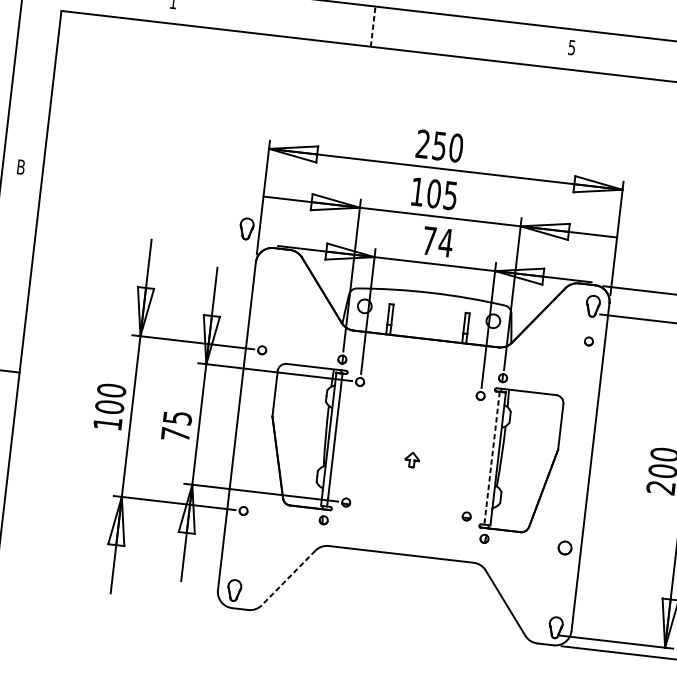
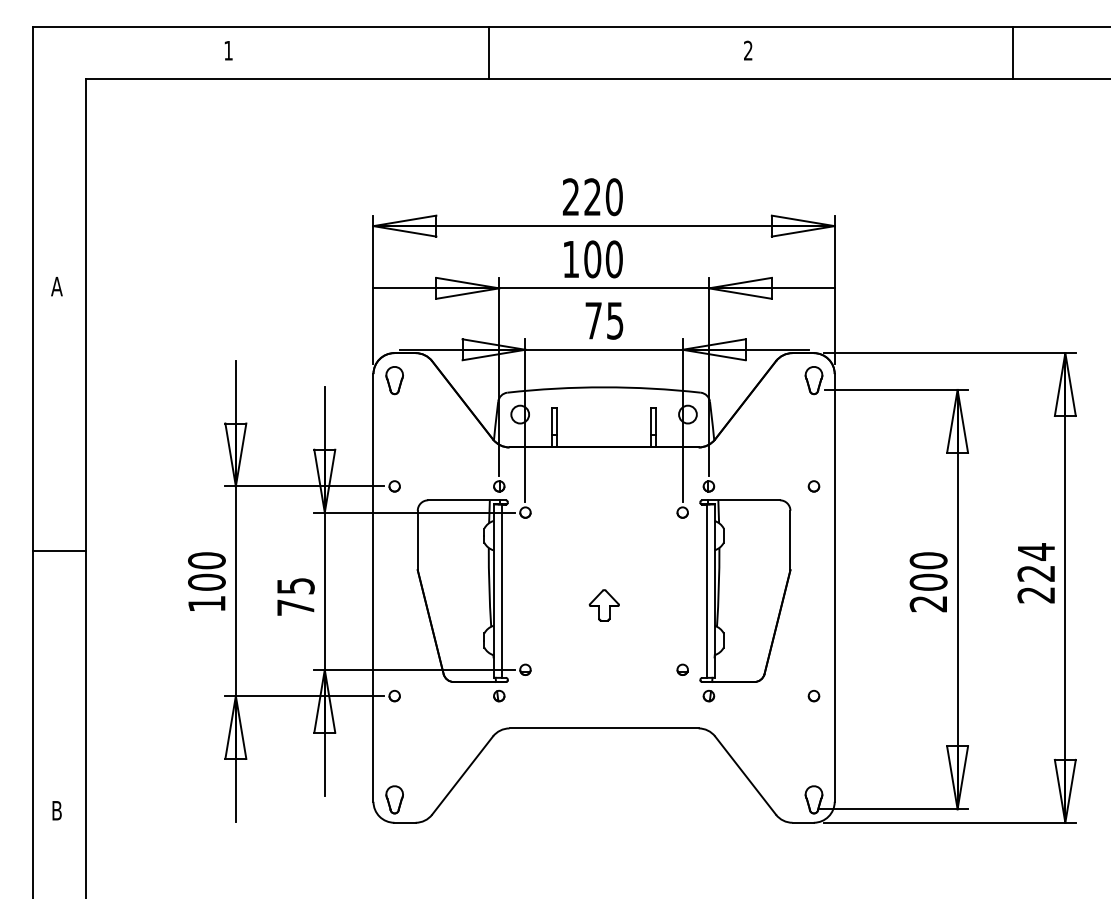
line: (373, 26) -> (489, 52), dashed -> solid
text: (572, 47) -> (748, 50), 5 -> 2
text: (439, 146) -> (592, 197), 250 -> 220
text: (20, 167) -> (56, 286), B -> A
text: (450, 195) -> (613, 259), 105 -> 100
part: (246, 228) -> (394, 380), moved
text: (446, 242) -> (615, 320), 74 -> 75
part: (588, 341) -> (813, 486), moved
line: (491, 458) -> (706, 591), dashed -> solid
part: (411, 460) -> (603, 605), size x1.67
part: (564, 548) -> (813, 696), size x0.62
line: (288, 577) -> (462, 775), dashed -> solid

